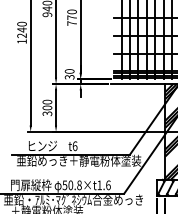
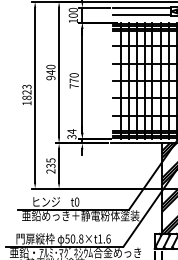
text: (21, 30) -> (26, 92), 1240 -> 1823
text: (69, 71) -> (71, 131), 30 -> 34
text: (46, 107) -> (50, 165), 300 -> 235
text: (75, 145) -> (77, 201), t6 -> t0

